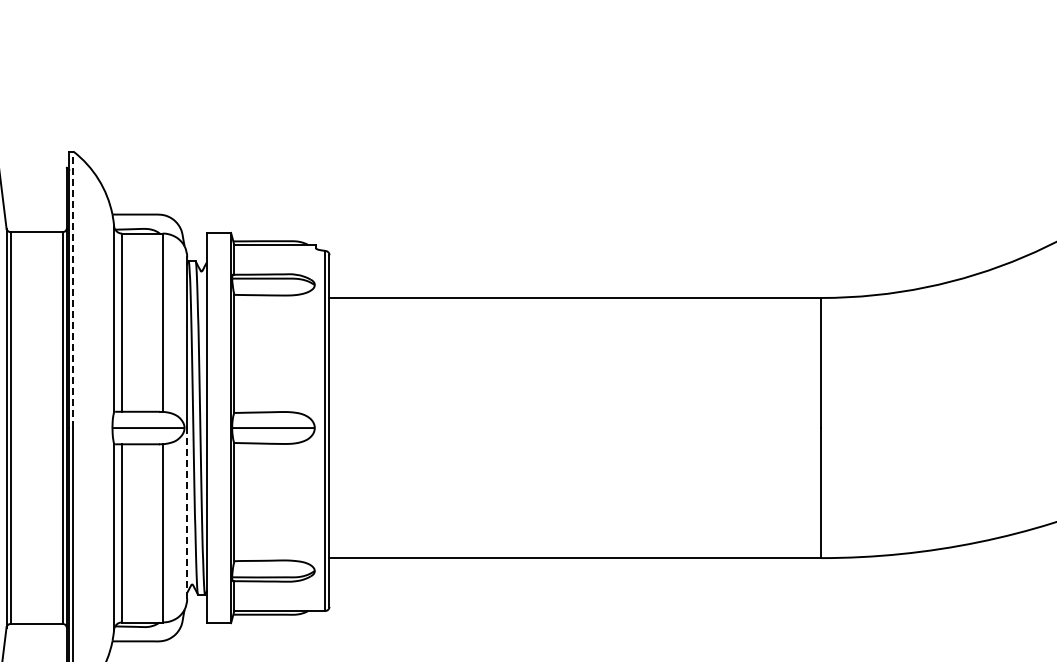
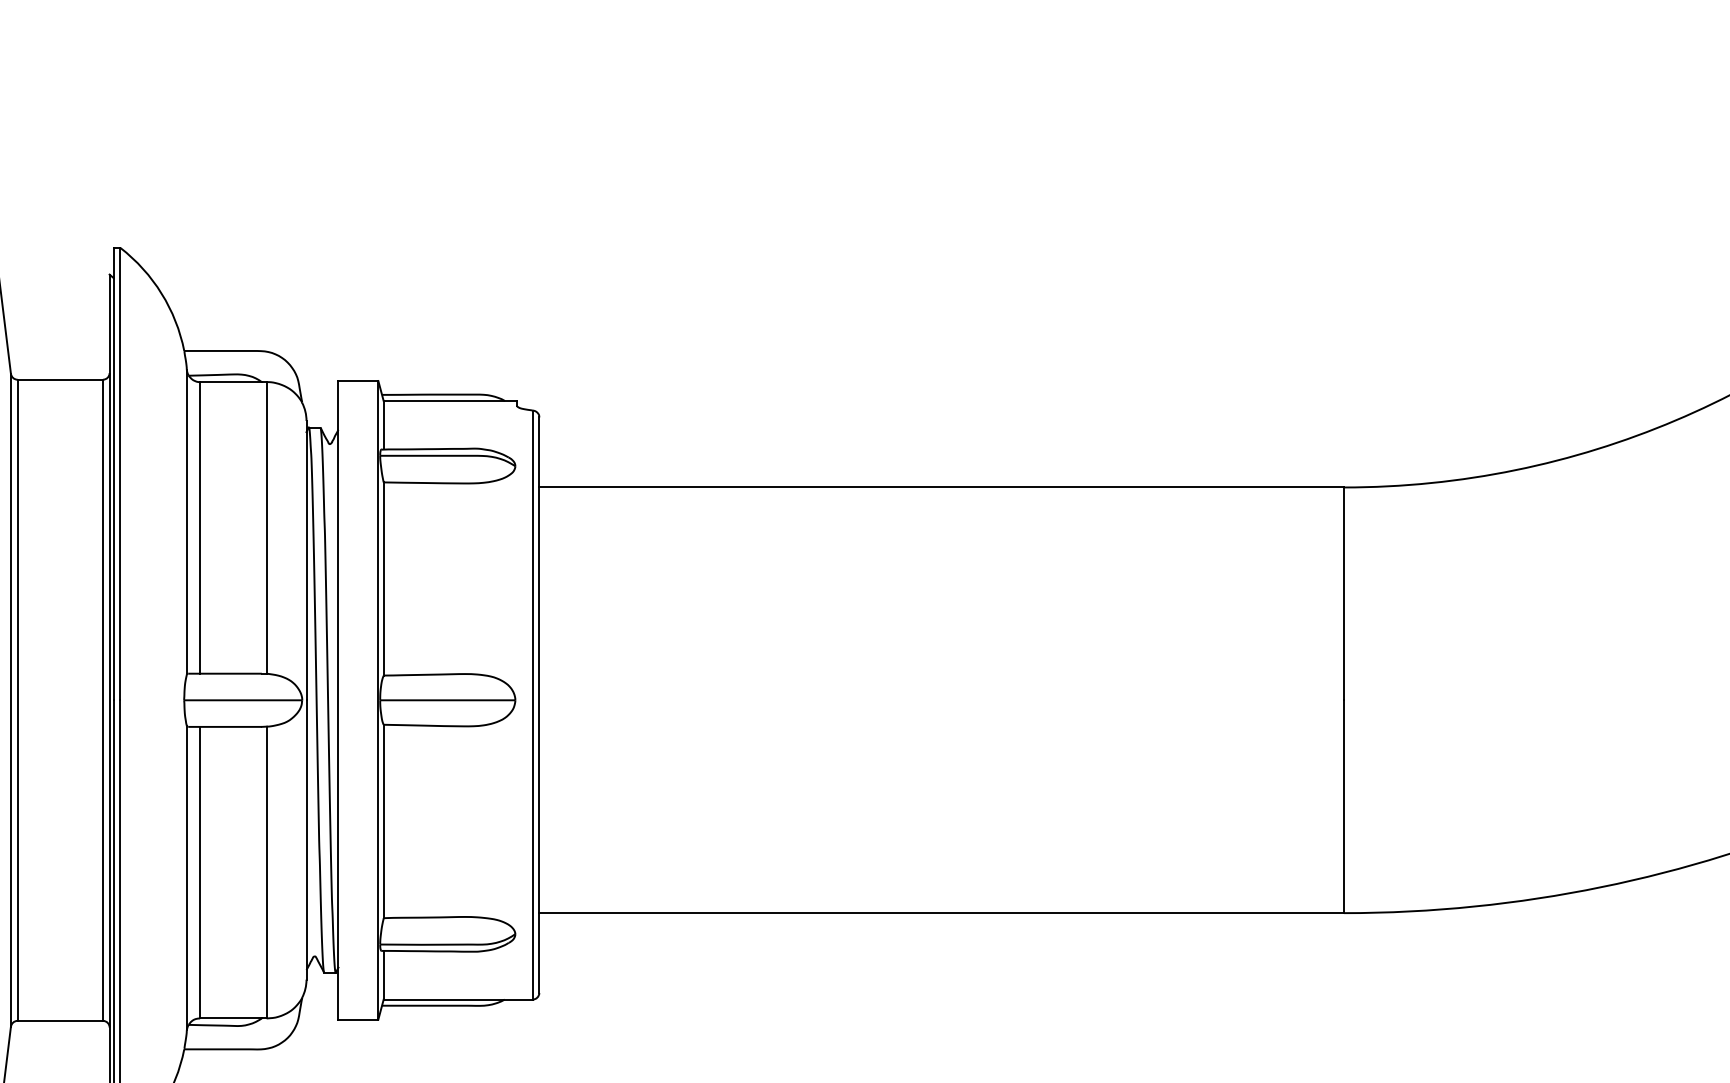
line: (73, 289) -> (120, 473), dashed -> solid
line: (187, 512) -> (307, 838), dashed -> solid

